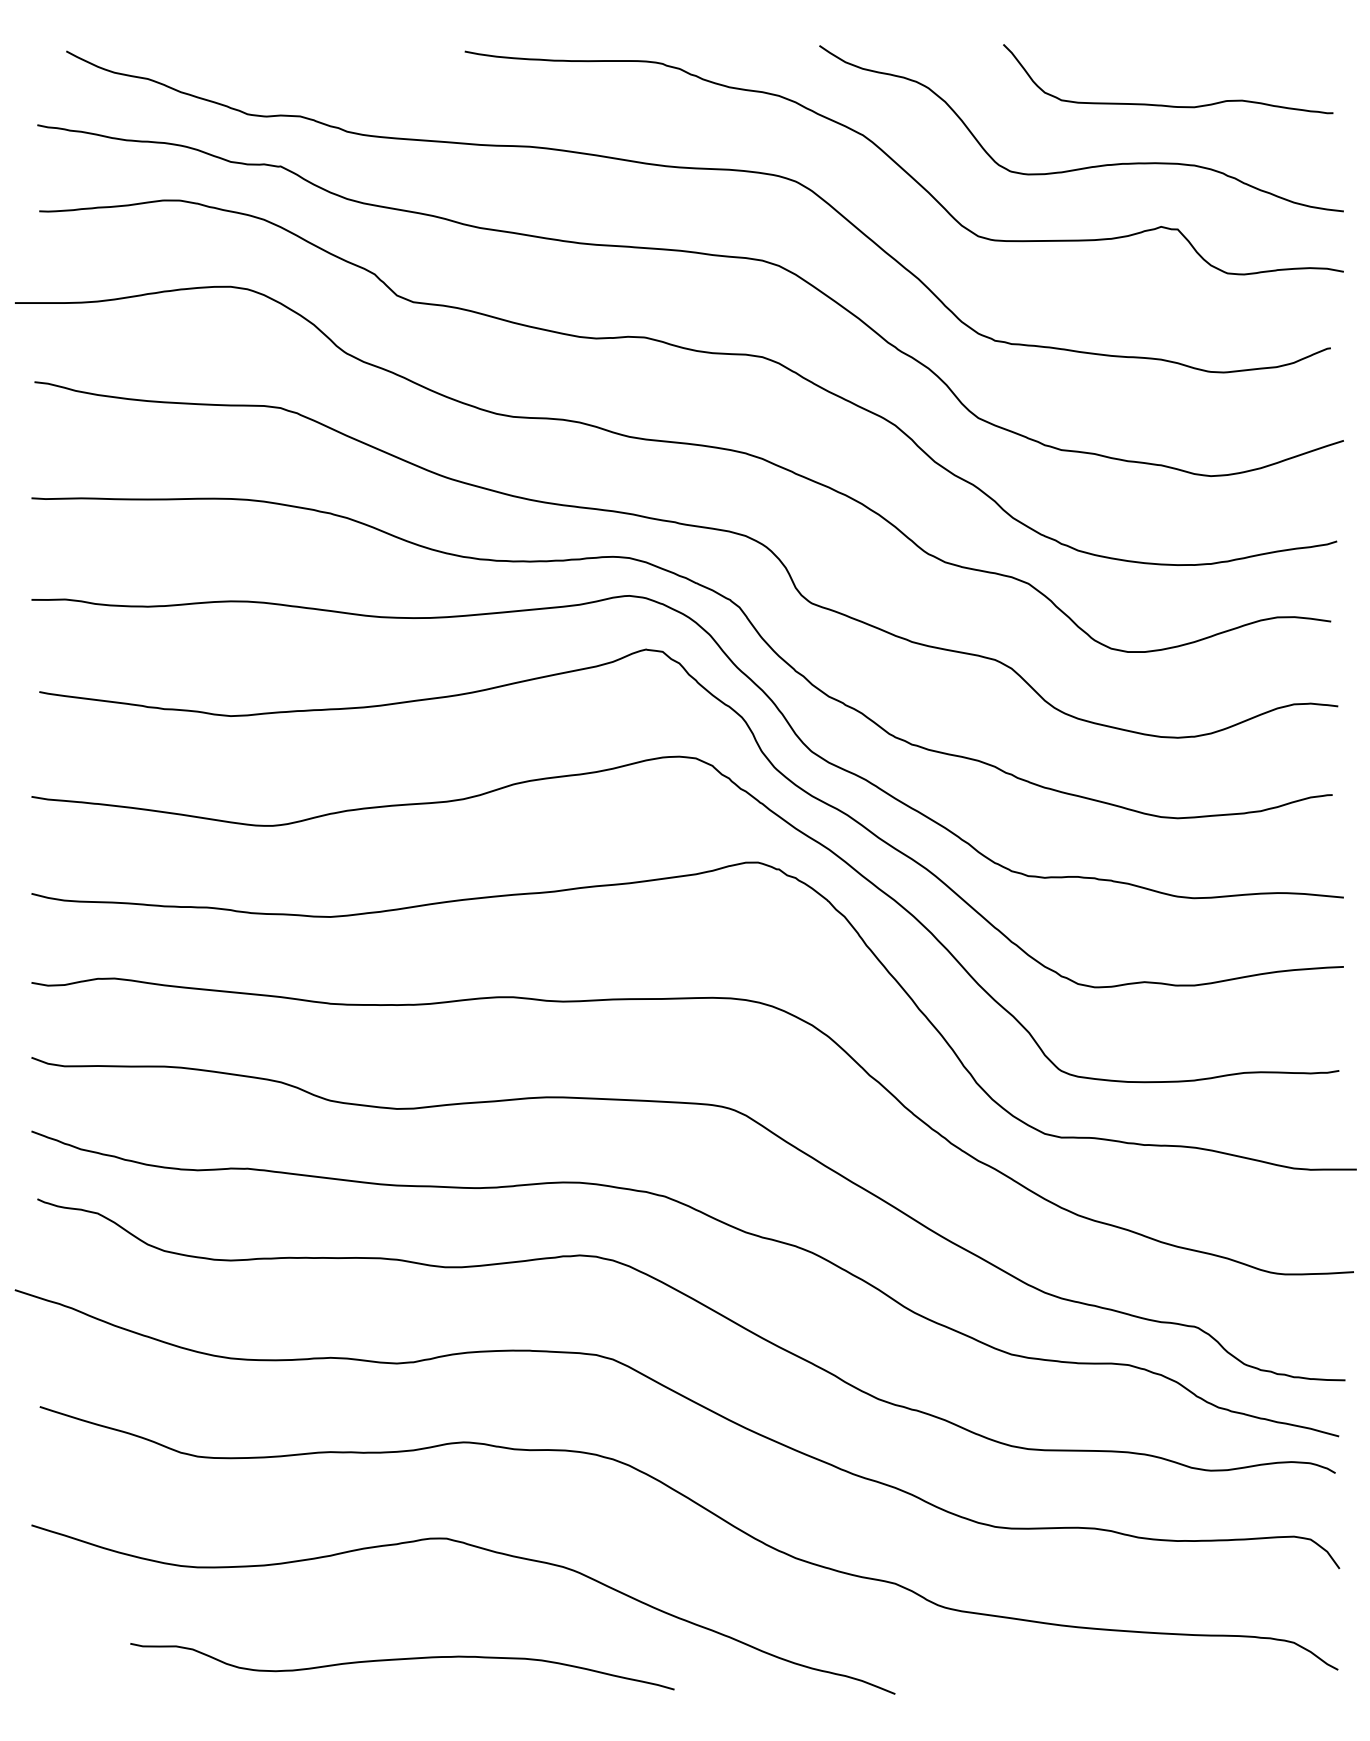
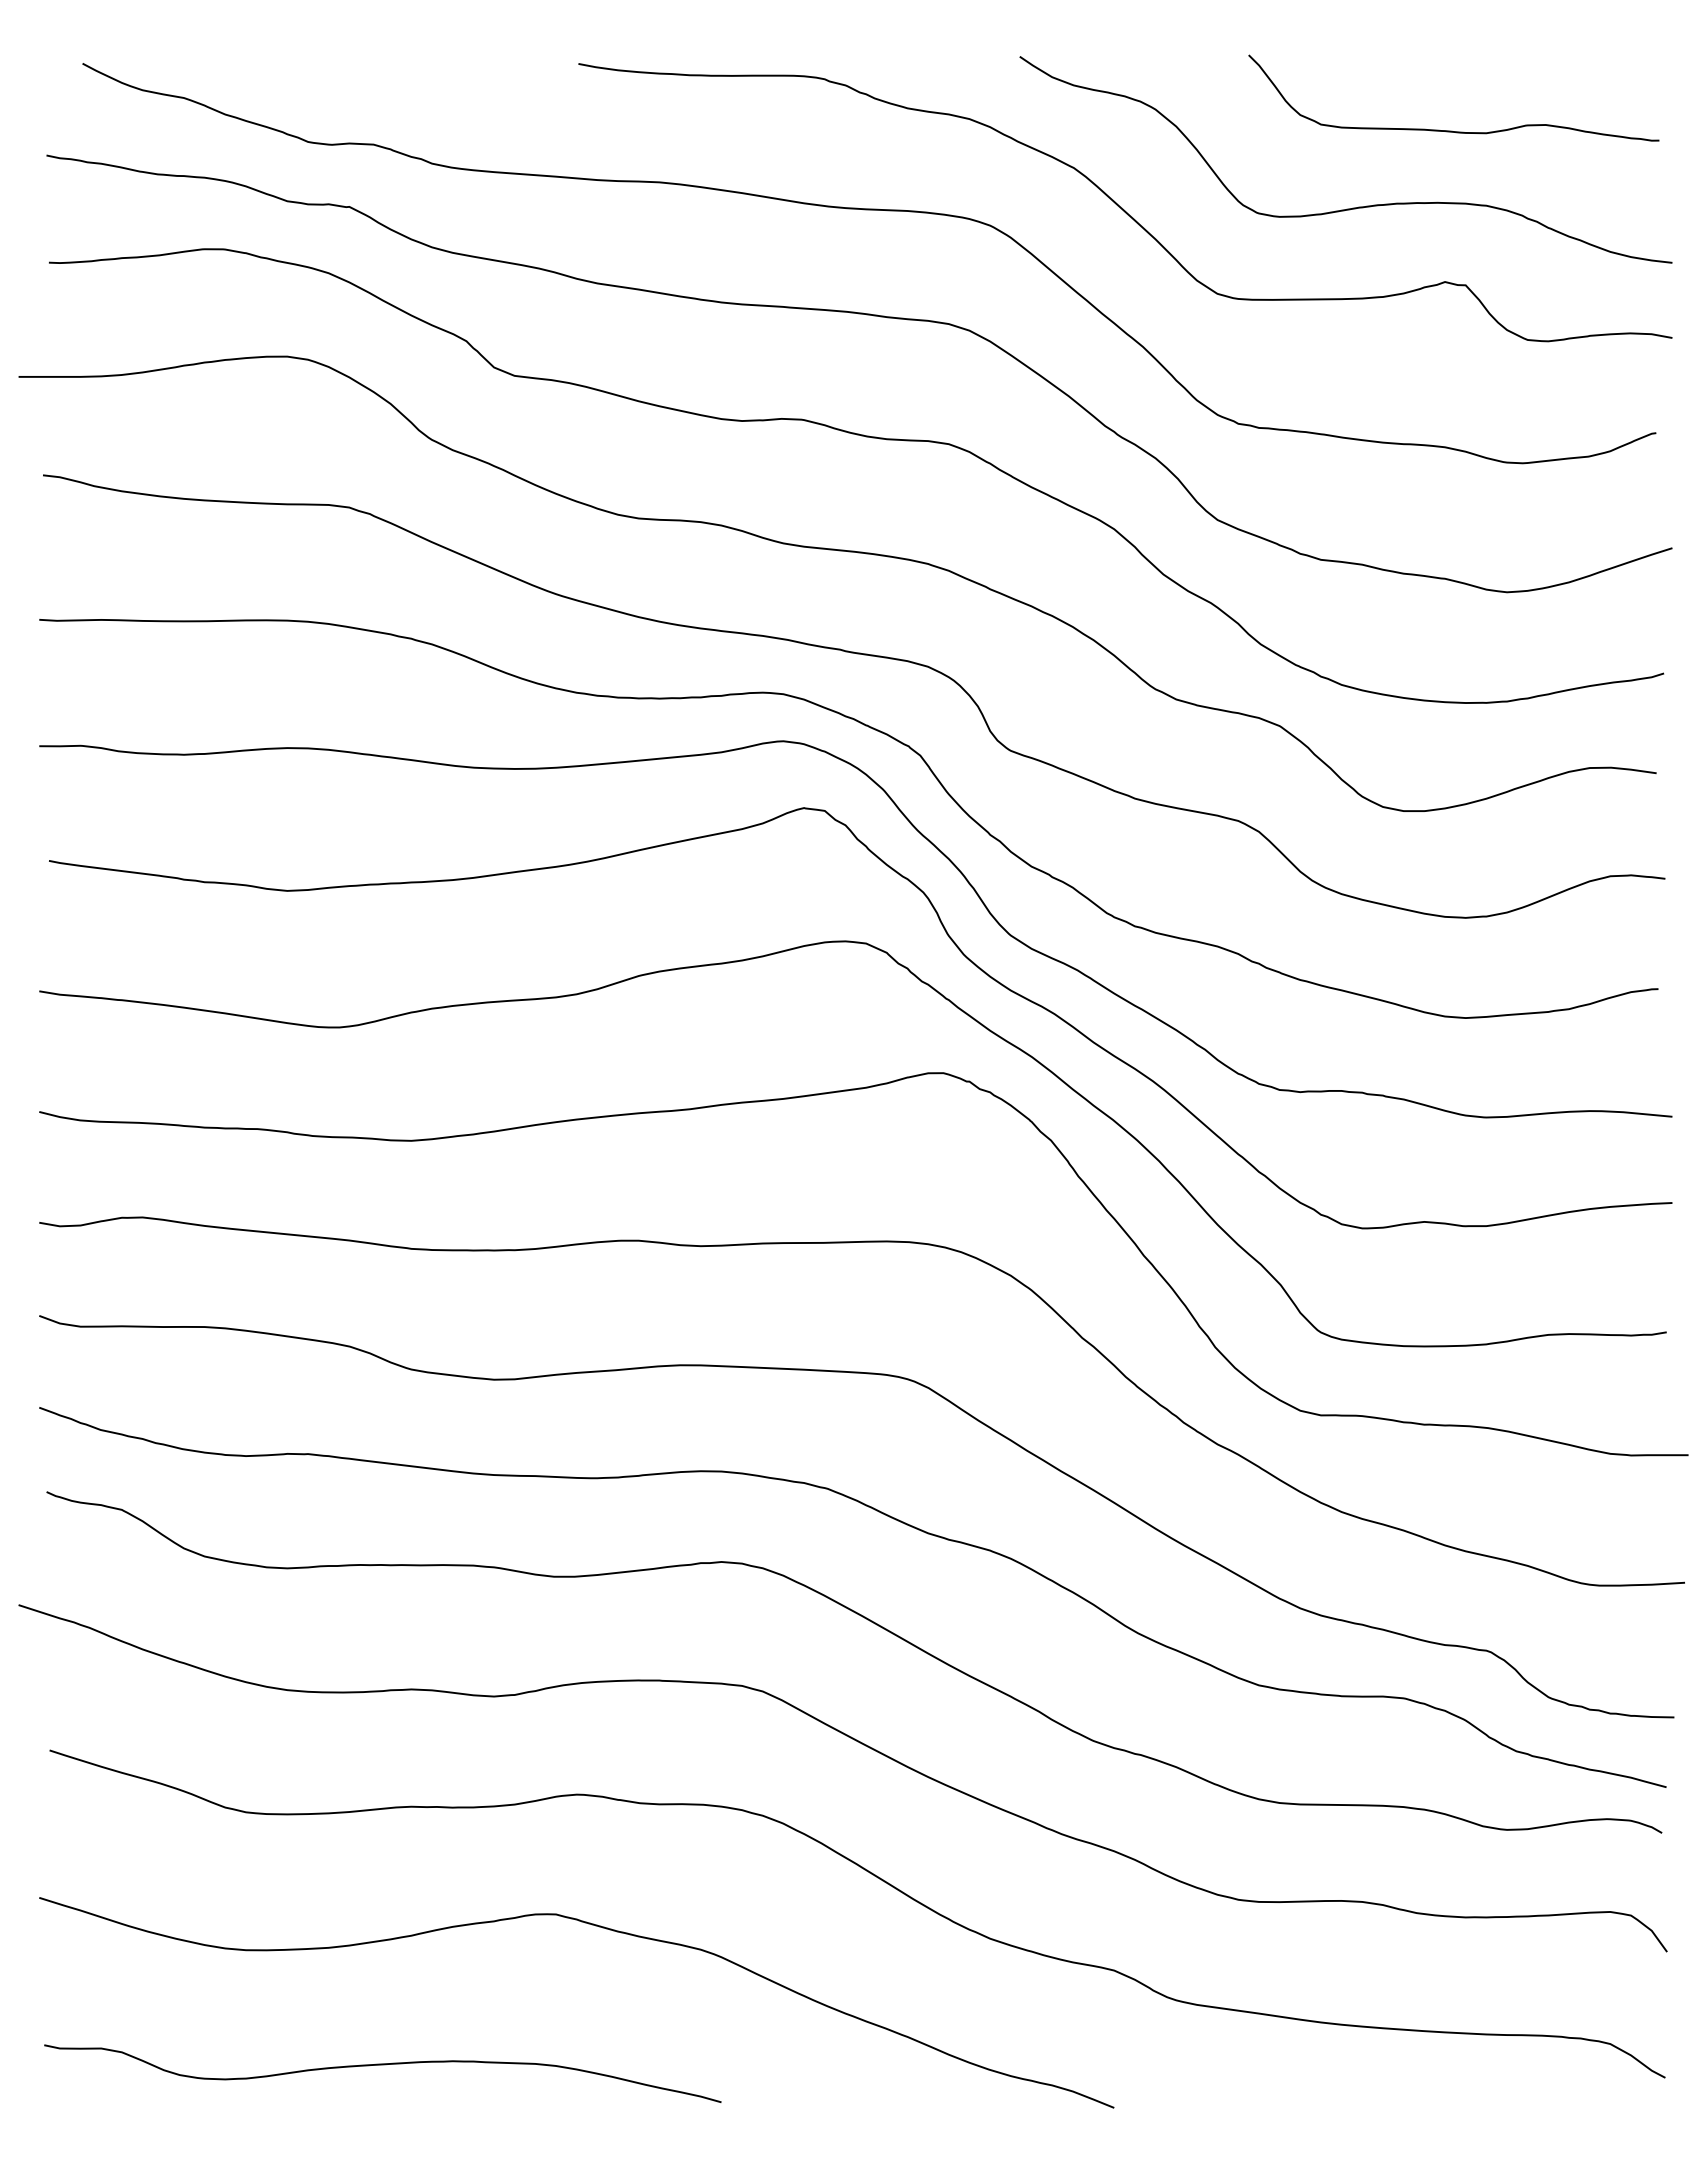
curve: (402, 1660) -> (382, 2065), moved

